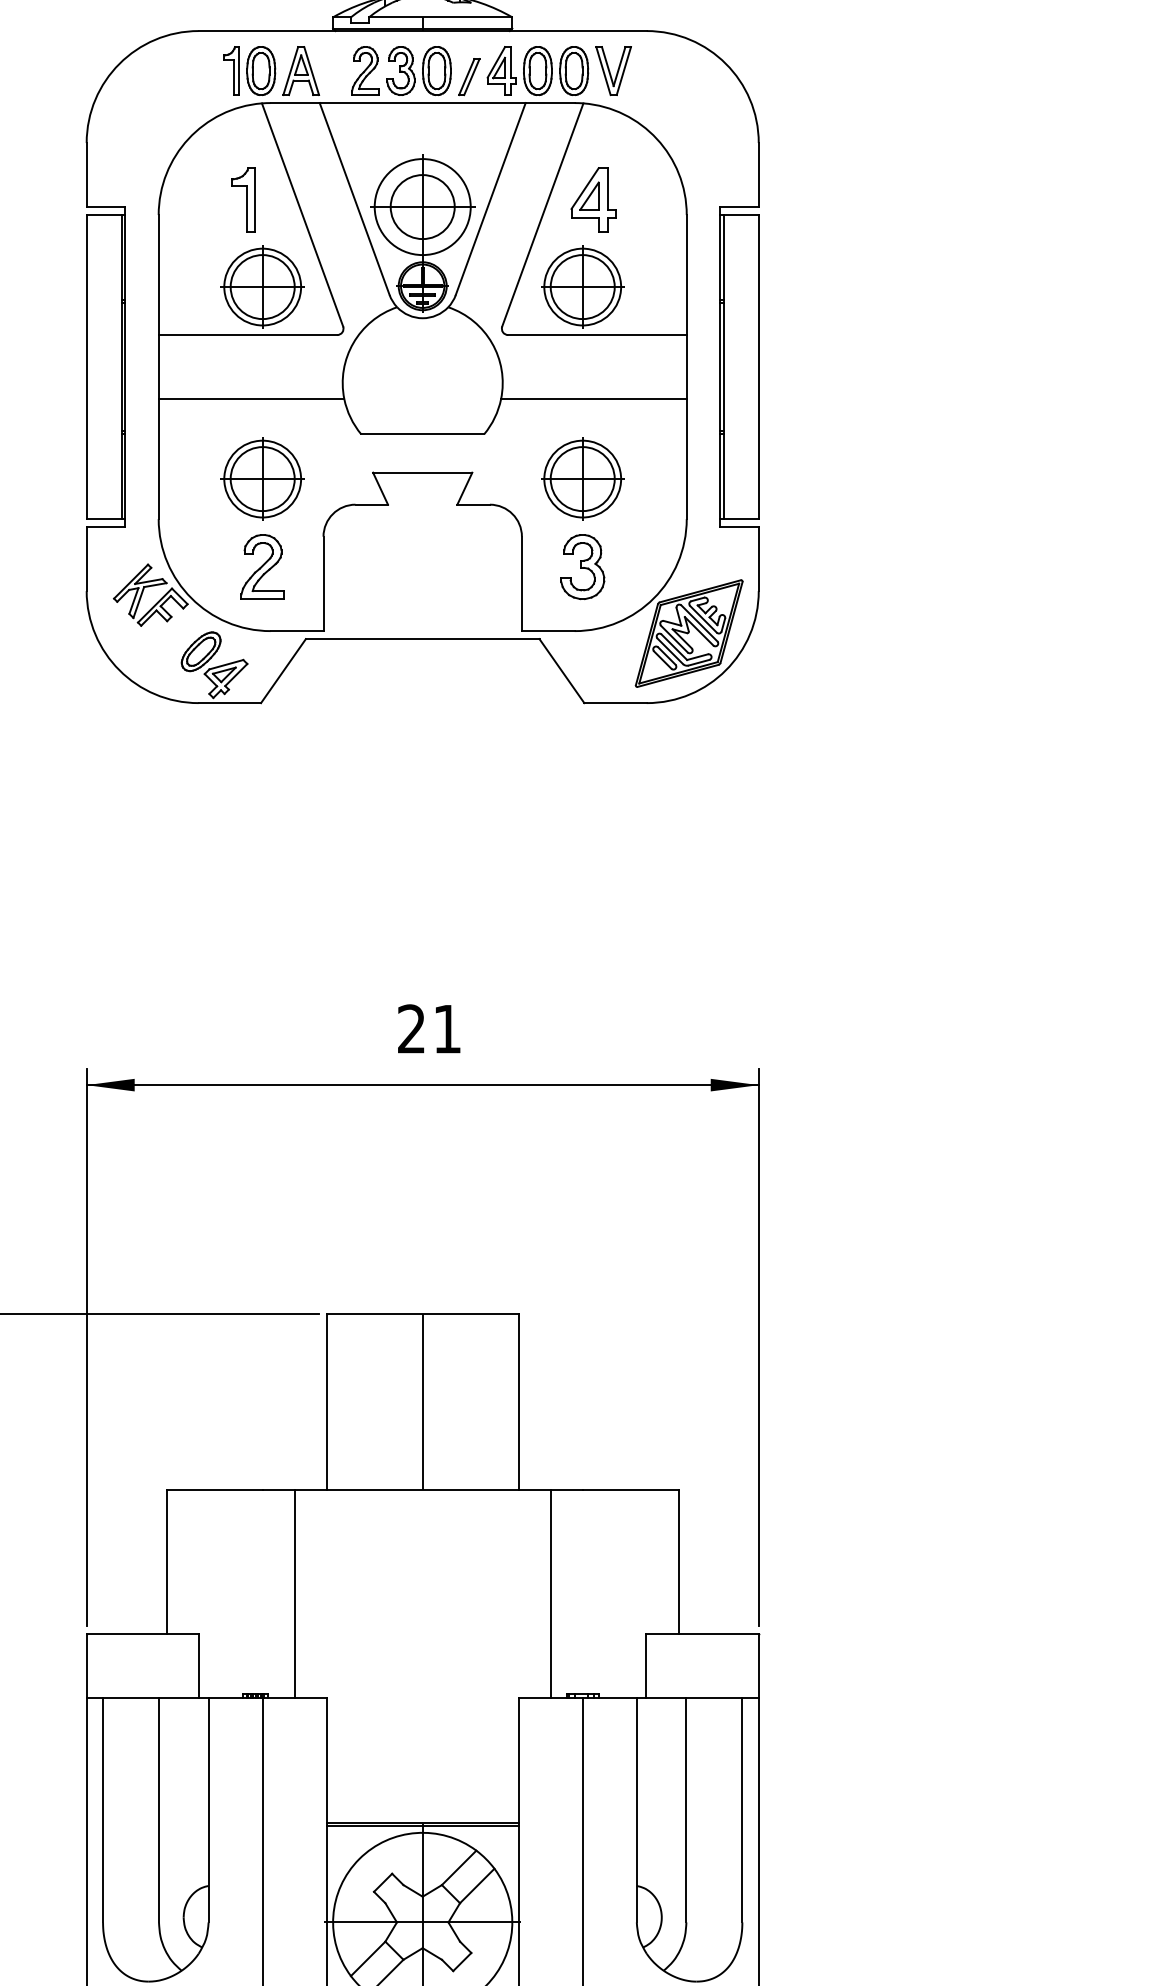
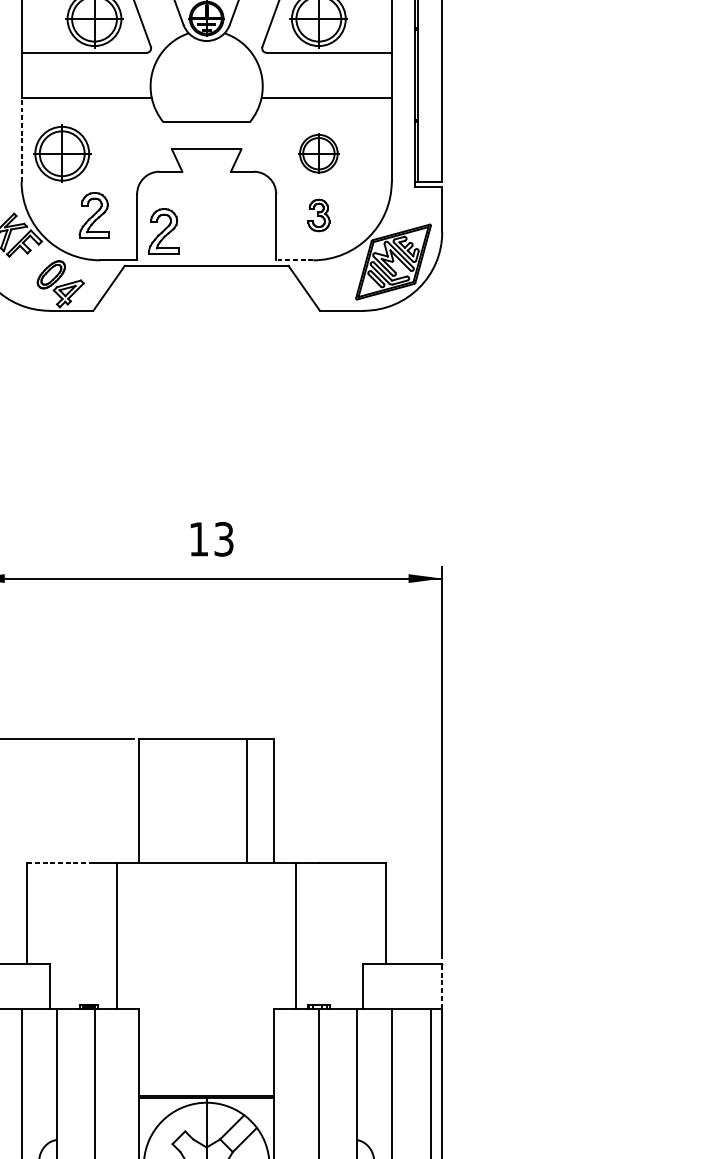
line: (158, 458) -> (21, 139), solid -> dashed
part: (262, 478) -> (62, 153), moved
part: (582, 478) -> (318, 153), size x0.7
part: (582, 567) -> (318, 215), size x0.7
part: (361, 589) -> (163, 231), added
line: (547, 631) -> (294, 260), solid -> dashed
text: (429, 1028) -> (211, 538), 21 -> 13
line: (422, 1402) -> (246, 801), moved
line: (215, 1490) -> (61, 862), solid -> dashed
line: (758, 1665) -> (442, 985), solid -> dashed

